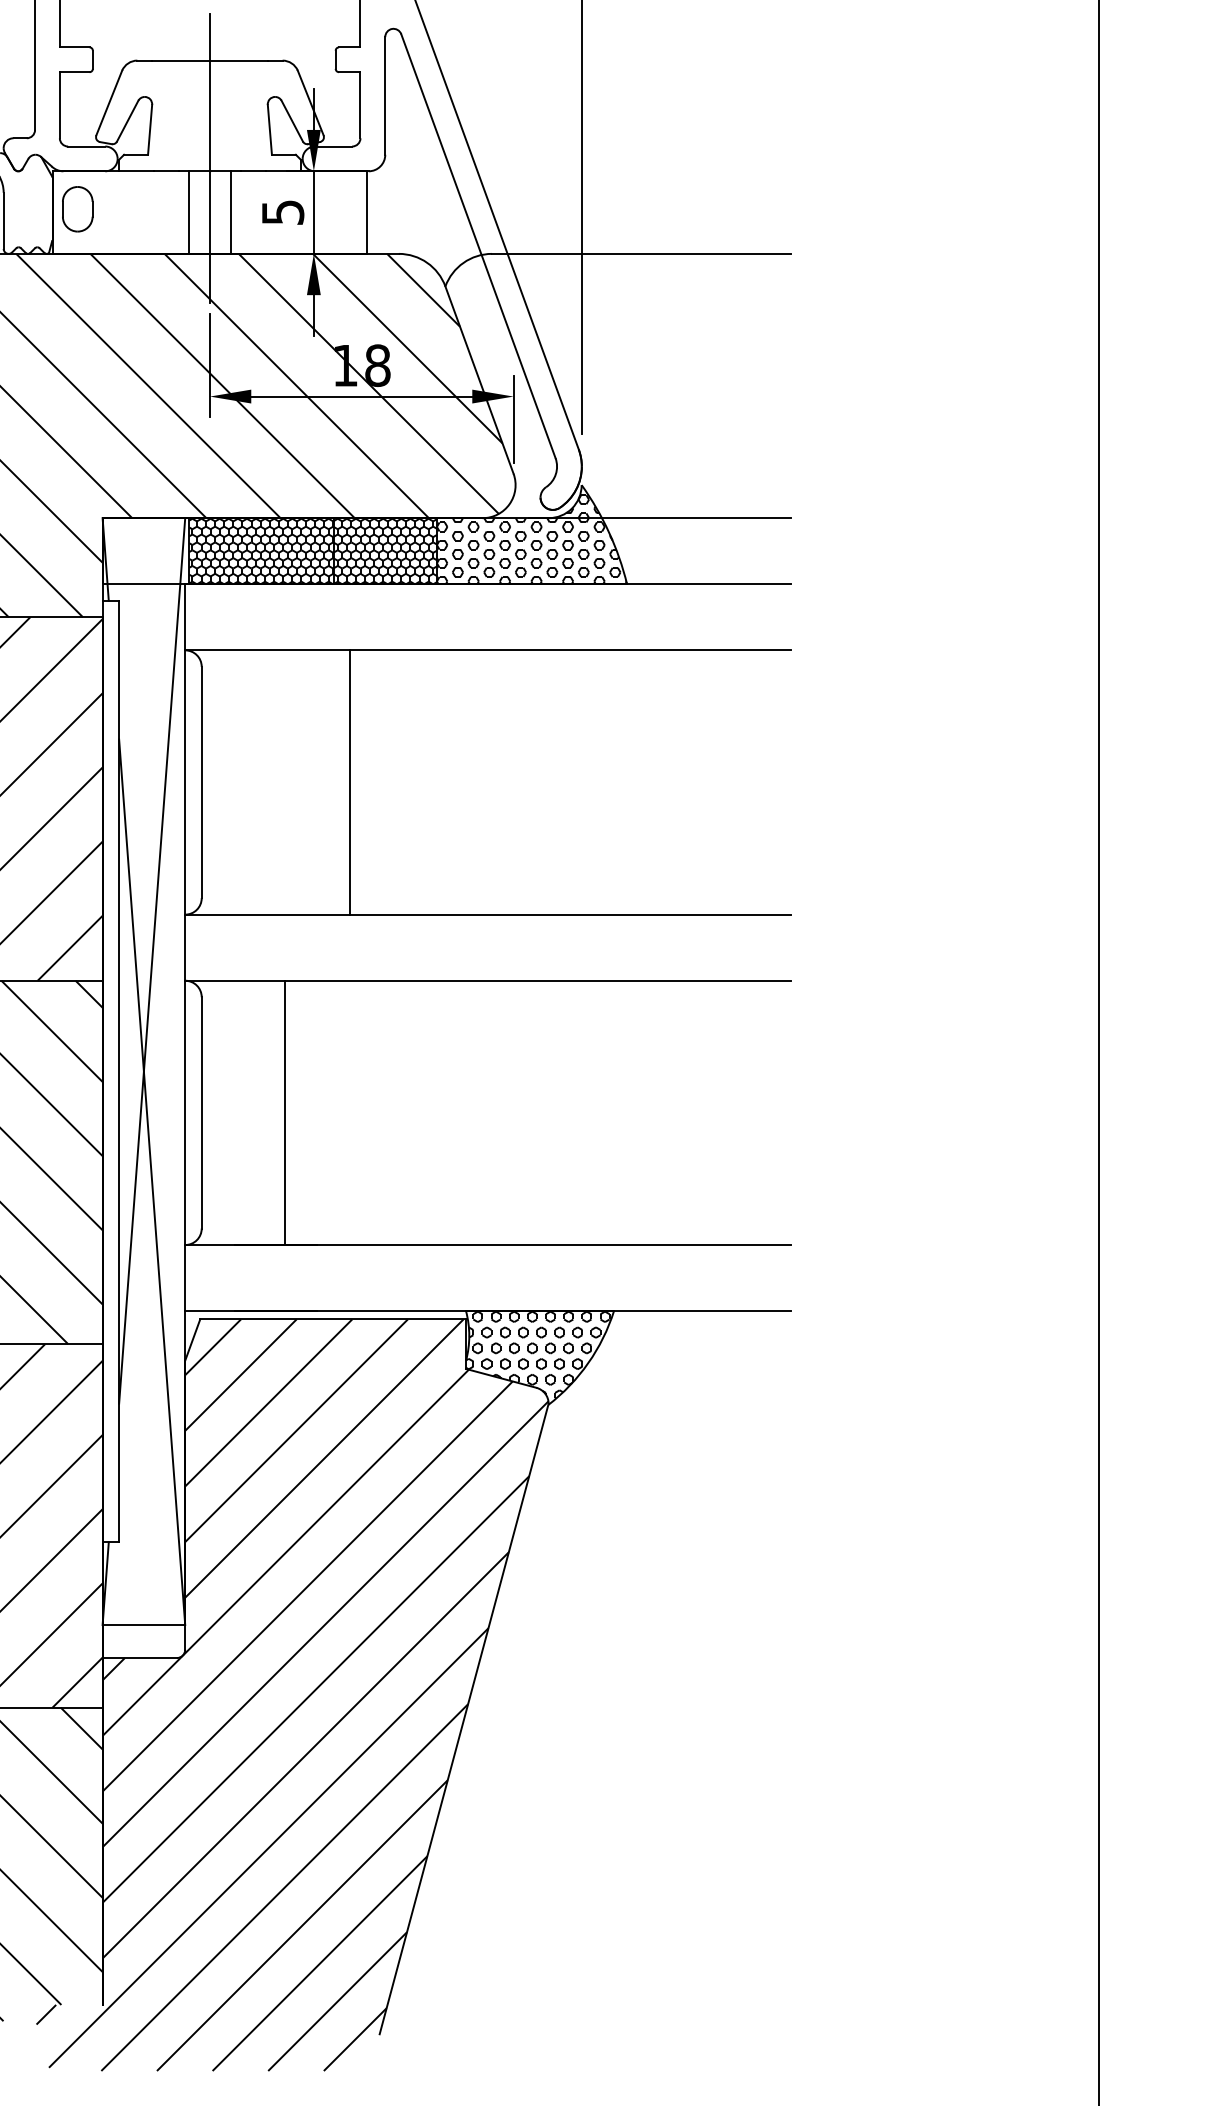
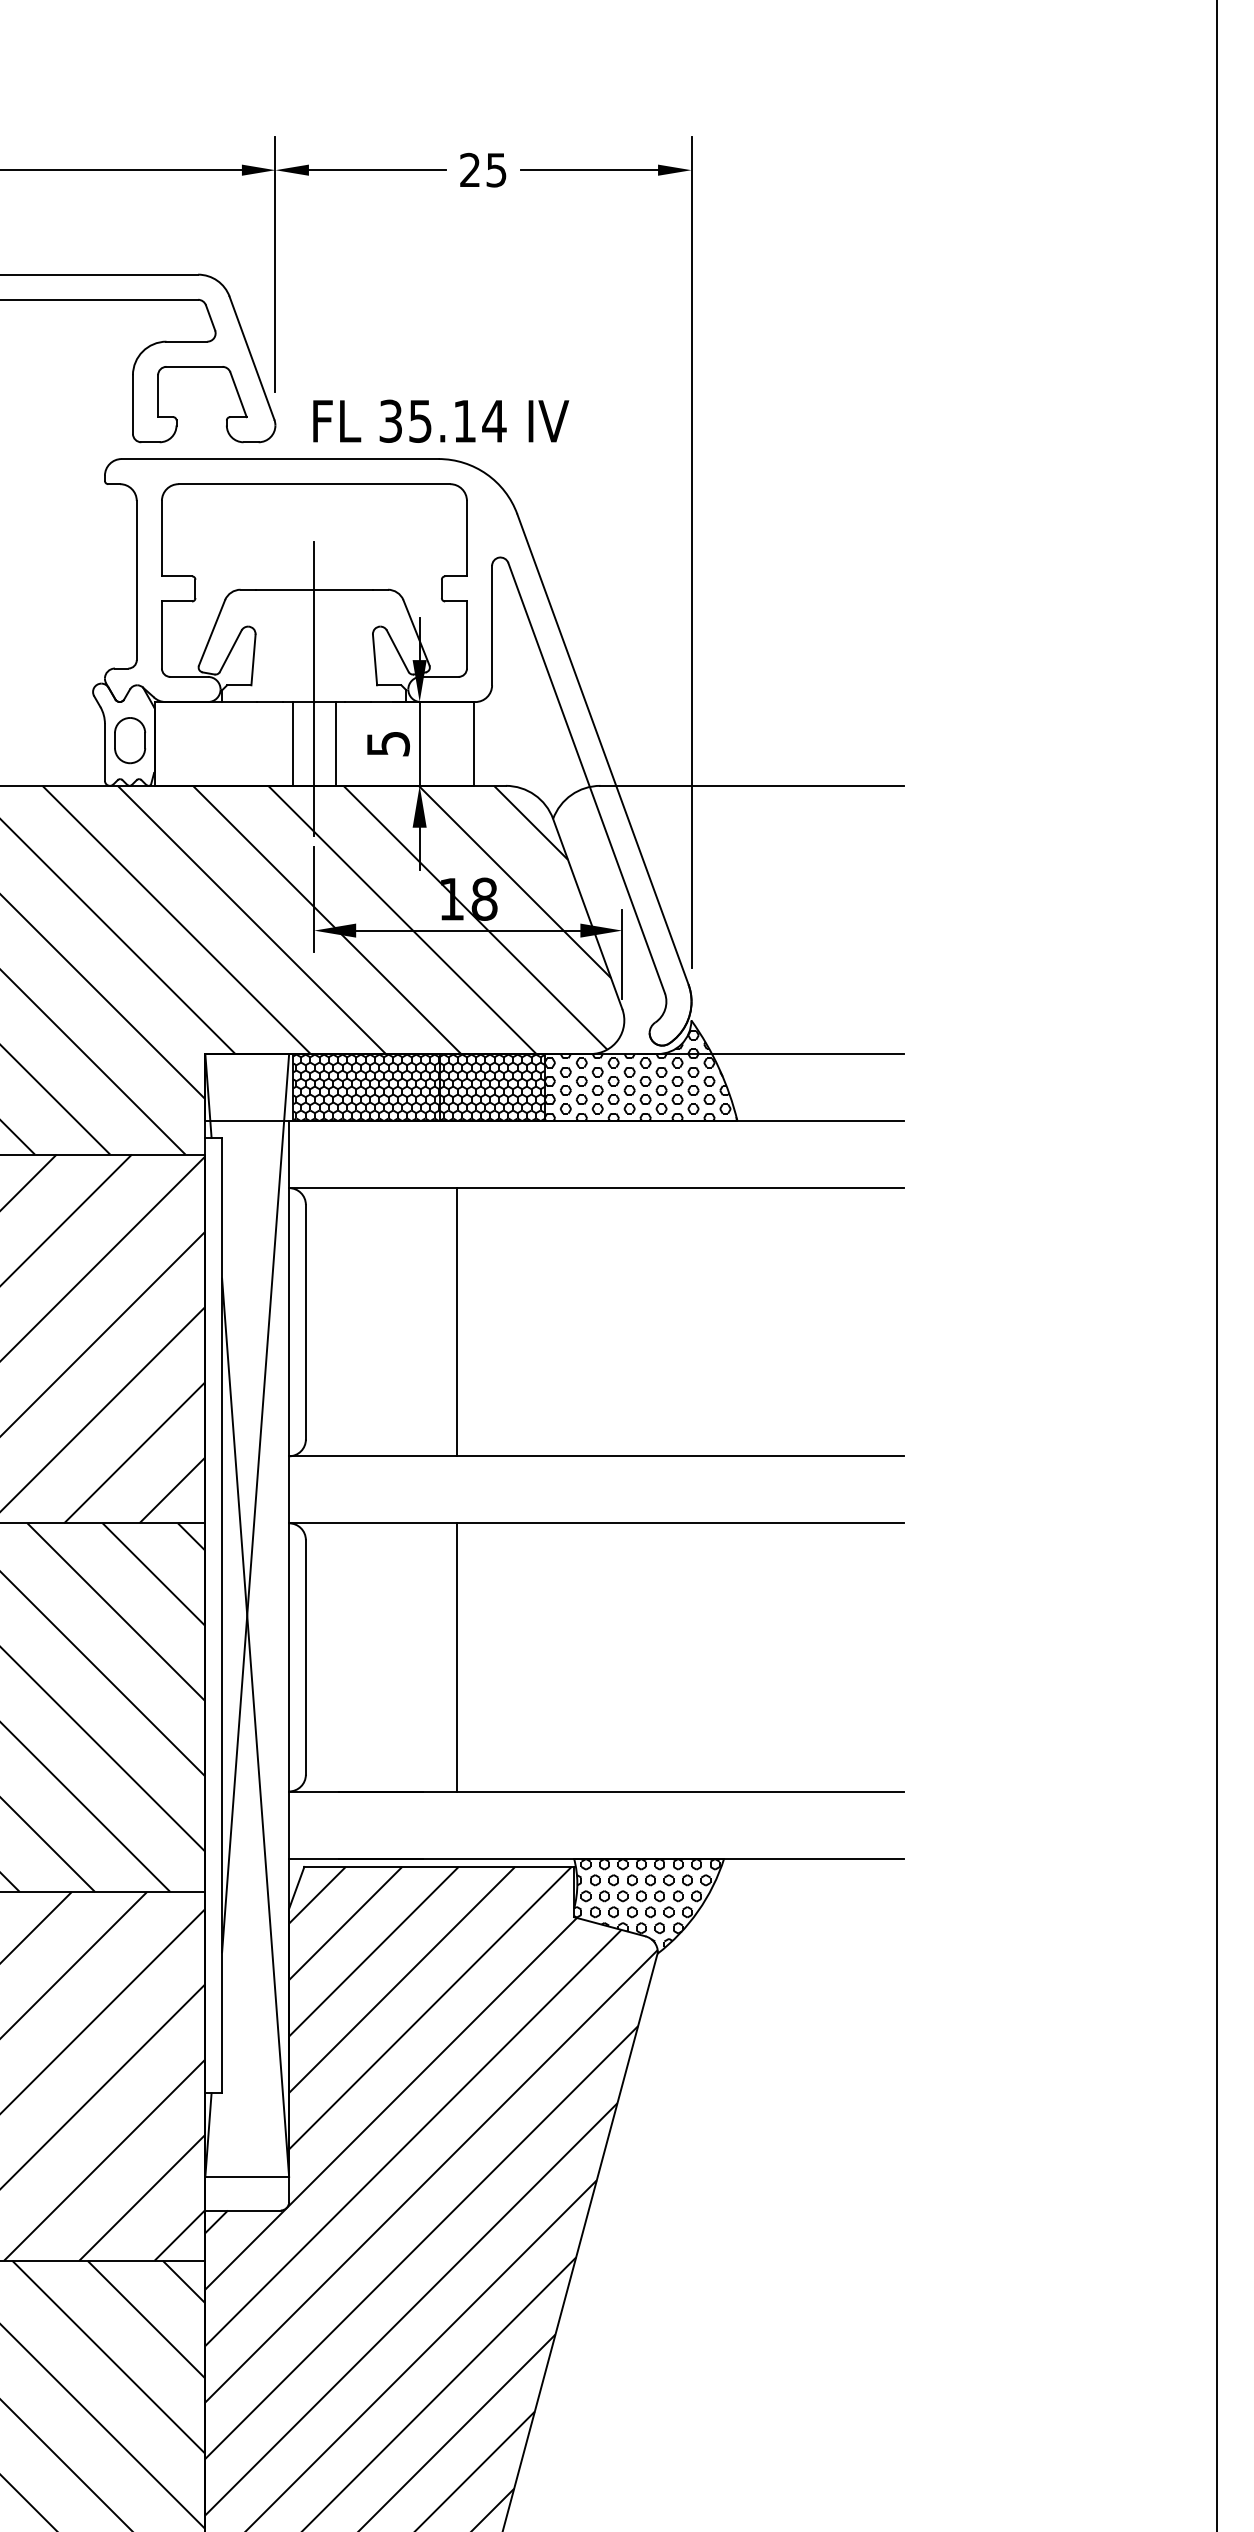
part: (78, 209) -> (130, 740), moved
line: (285, 1112) -> (456, 1657), moved

